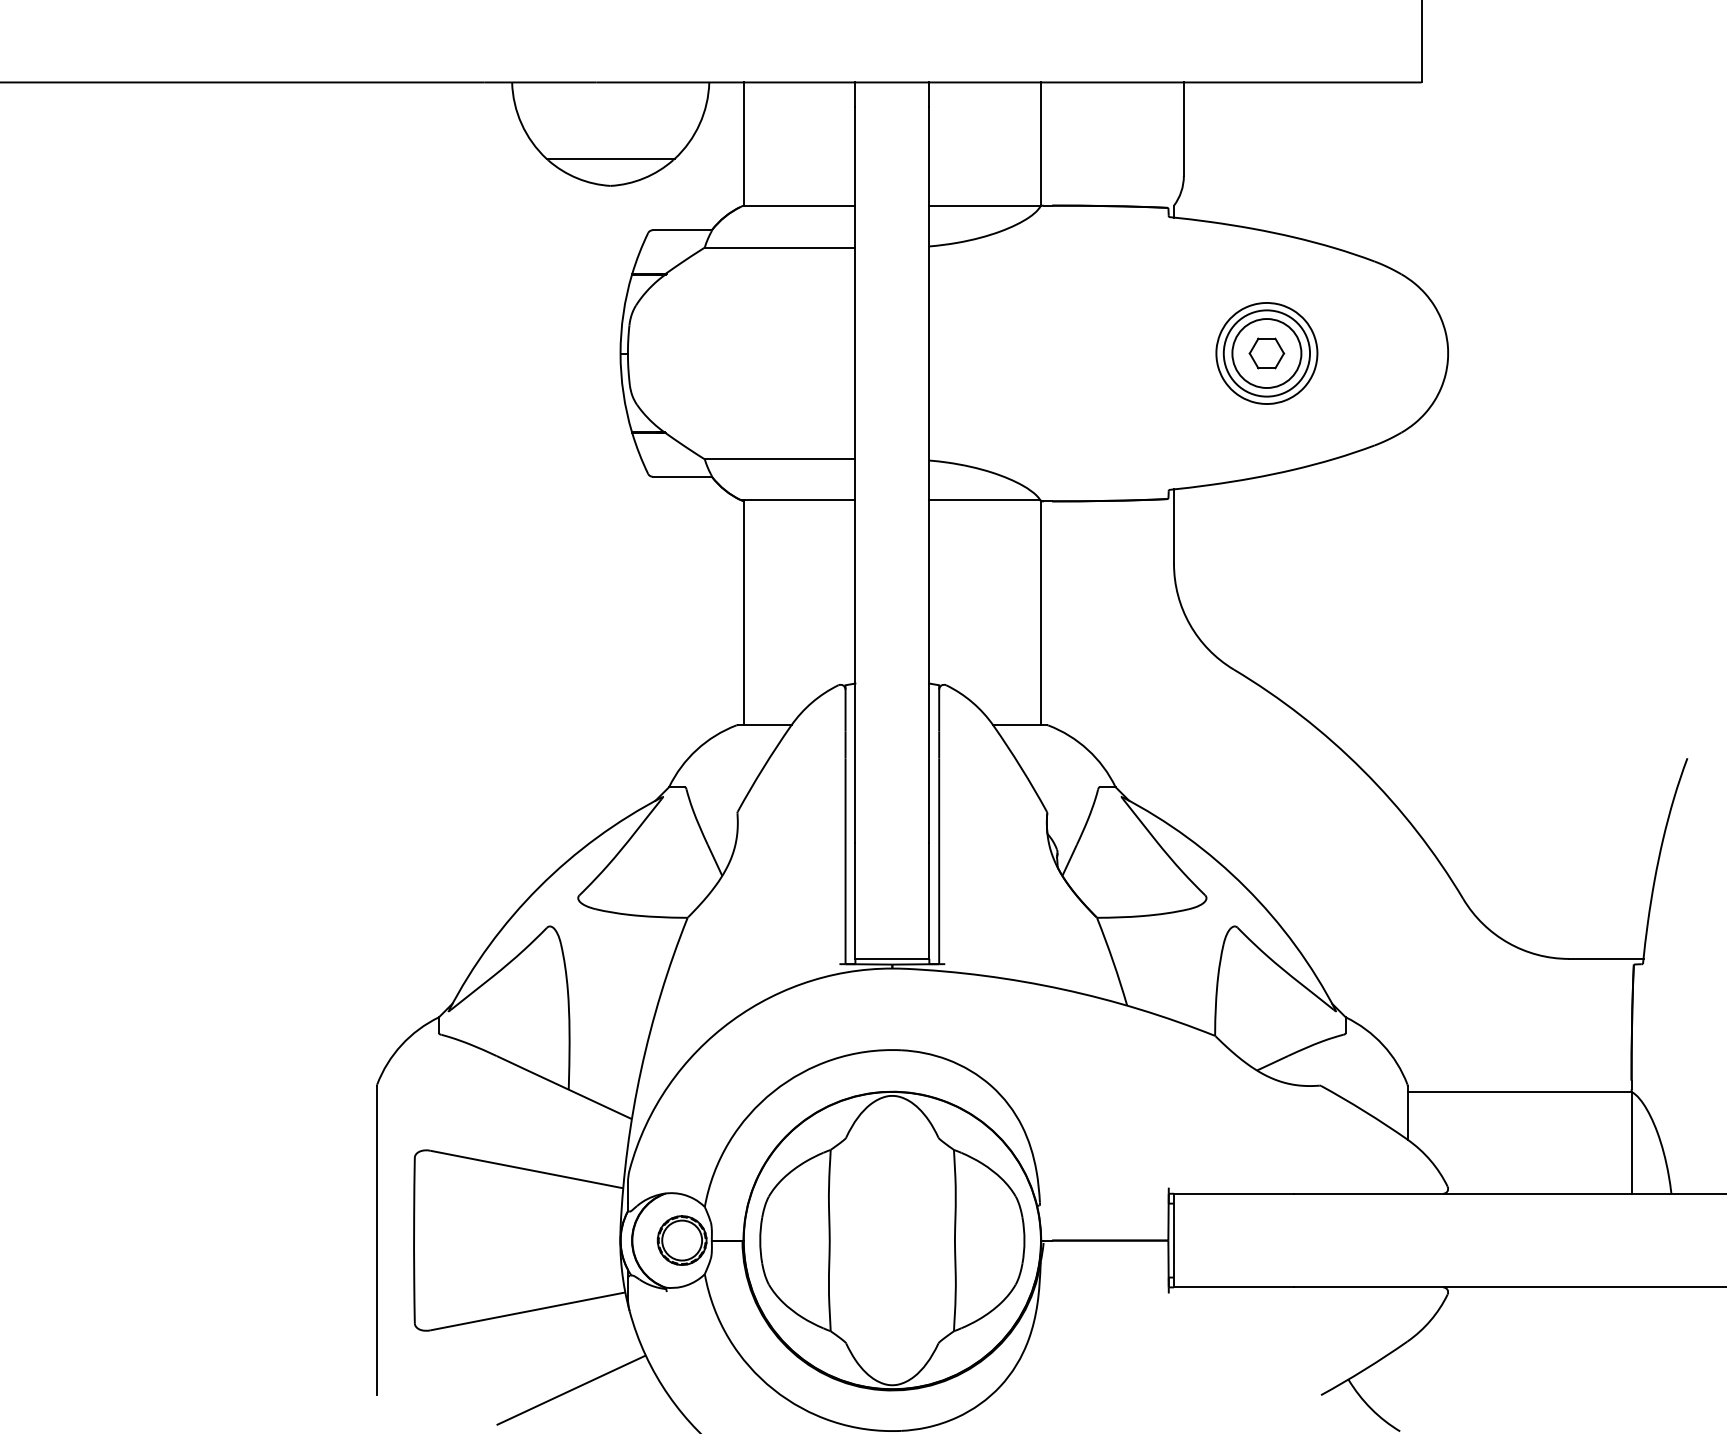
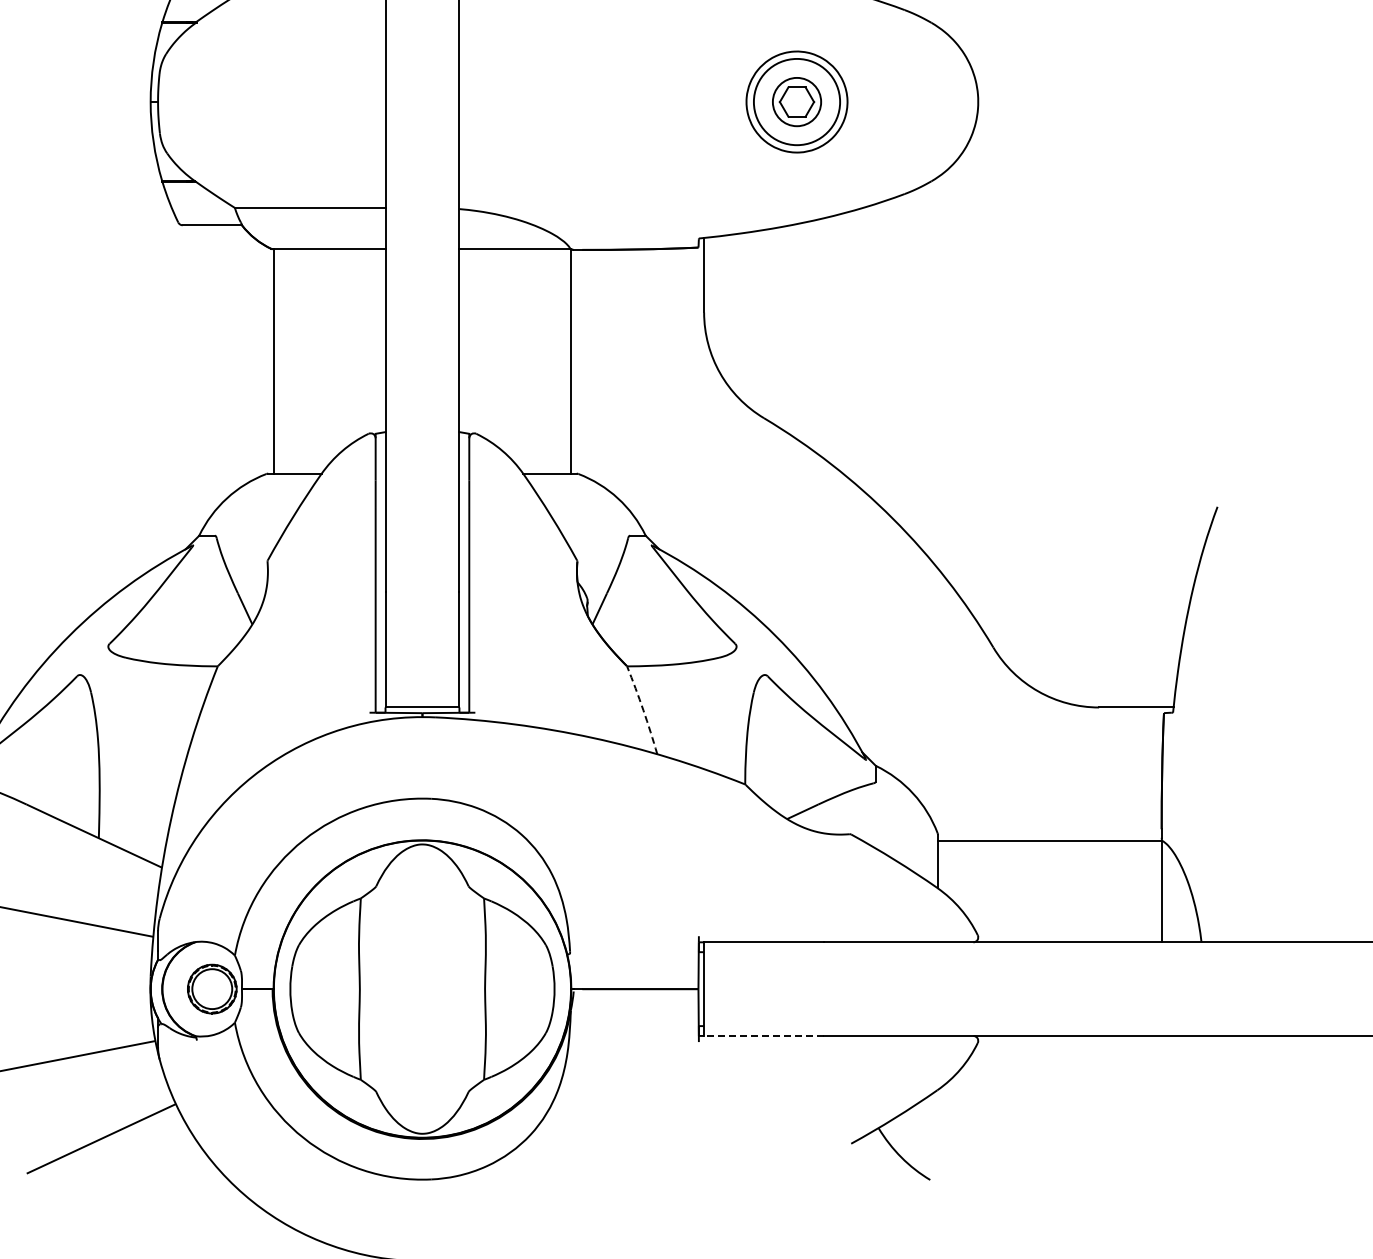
circle: (1266, 353) -> (796, 102), size x0.7
arc: (1113, 961) -> (643, 710), solid -> dashed
line: (1233, 1287) -> (763, 1036), solid -> dashed

